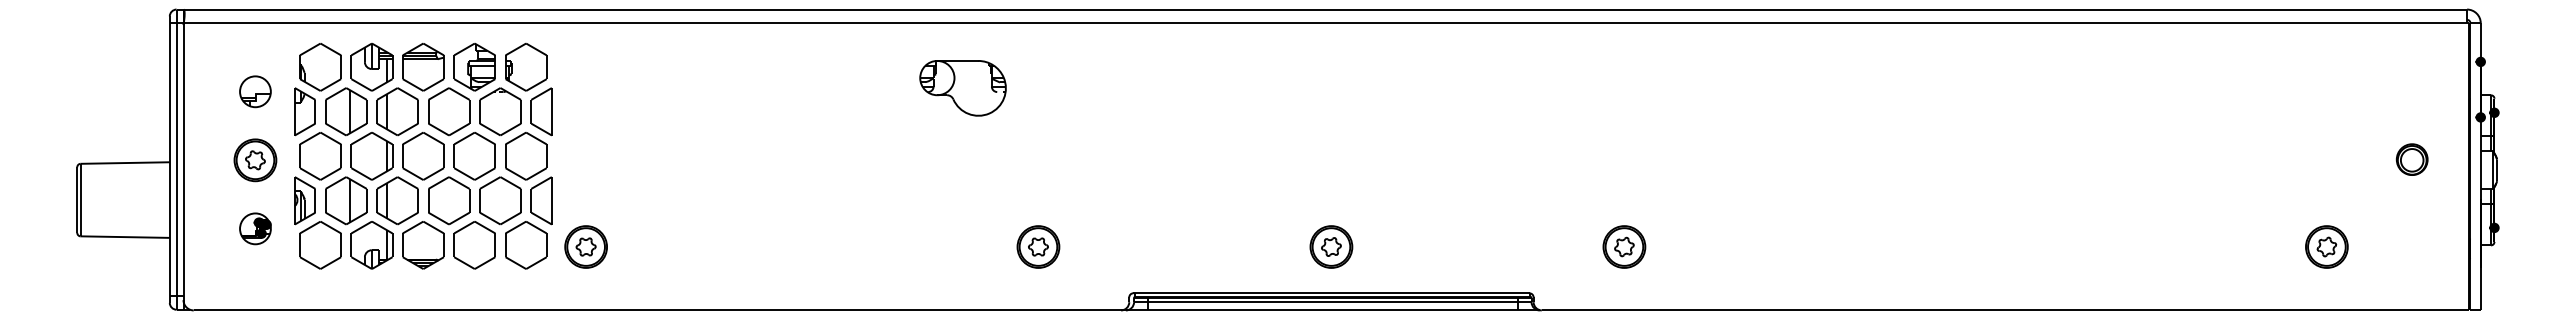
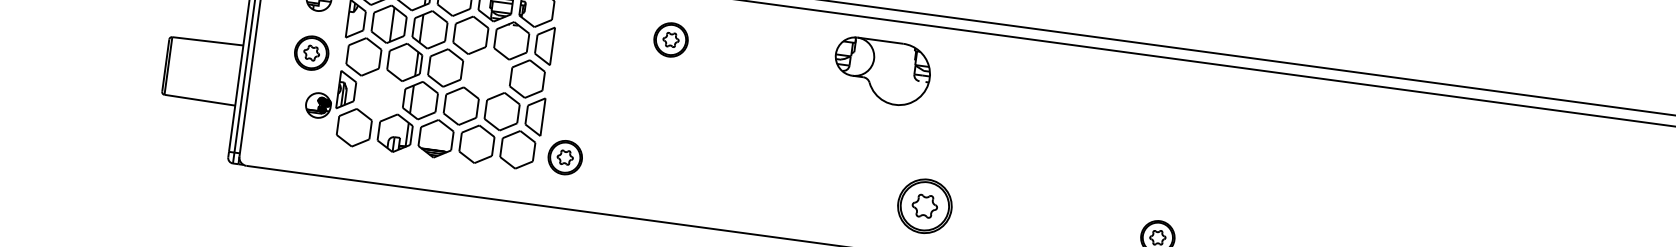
part: (696, 83) -> (670, 39), added
part: (962, 88) -> (881, 72), size x1.4
part: (474, 156) -> (486, 73), removed
part: (346, 200) -> (379, 94), removed
part: (255, 228) -> (318, 105), moved
part: (1038, 246) -> (925, 205), size x1.6

